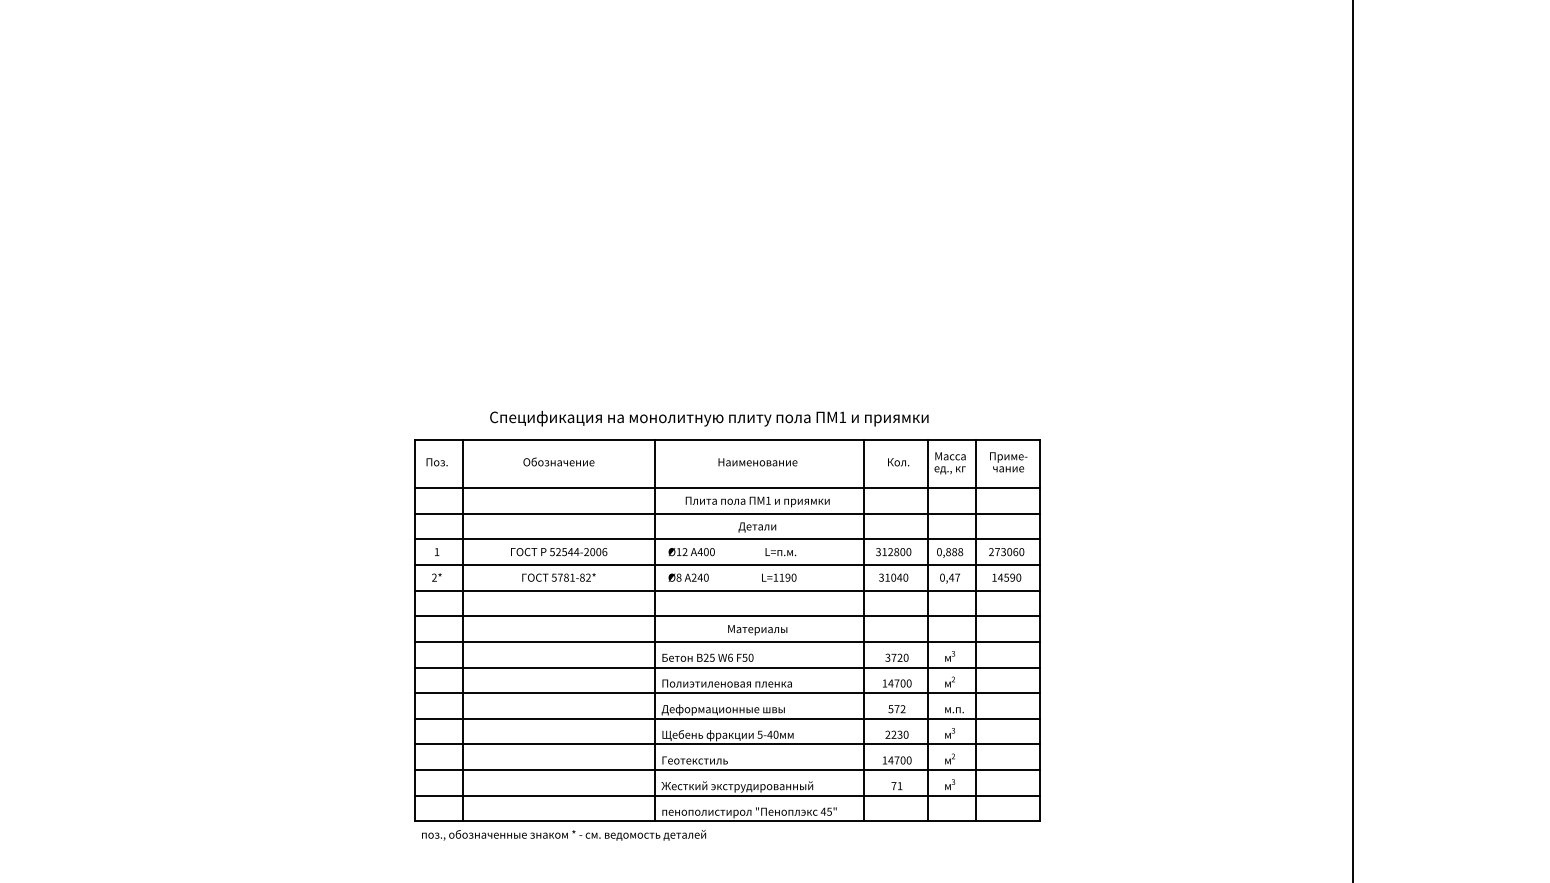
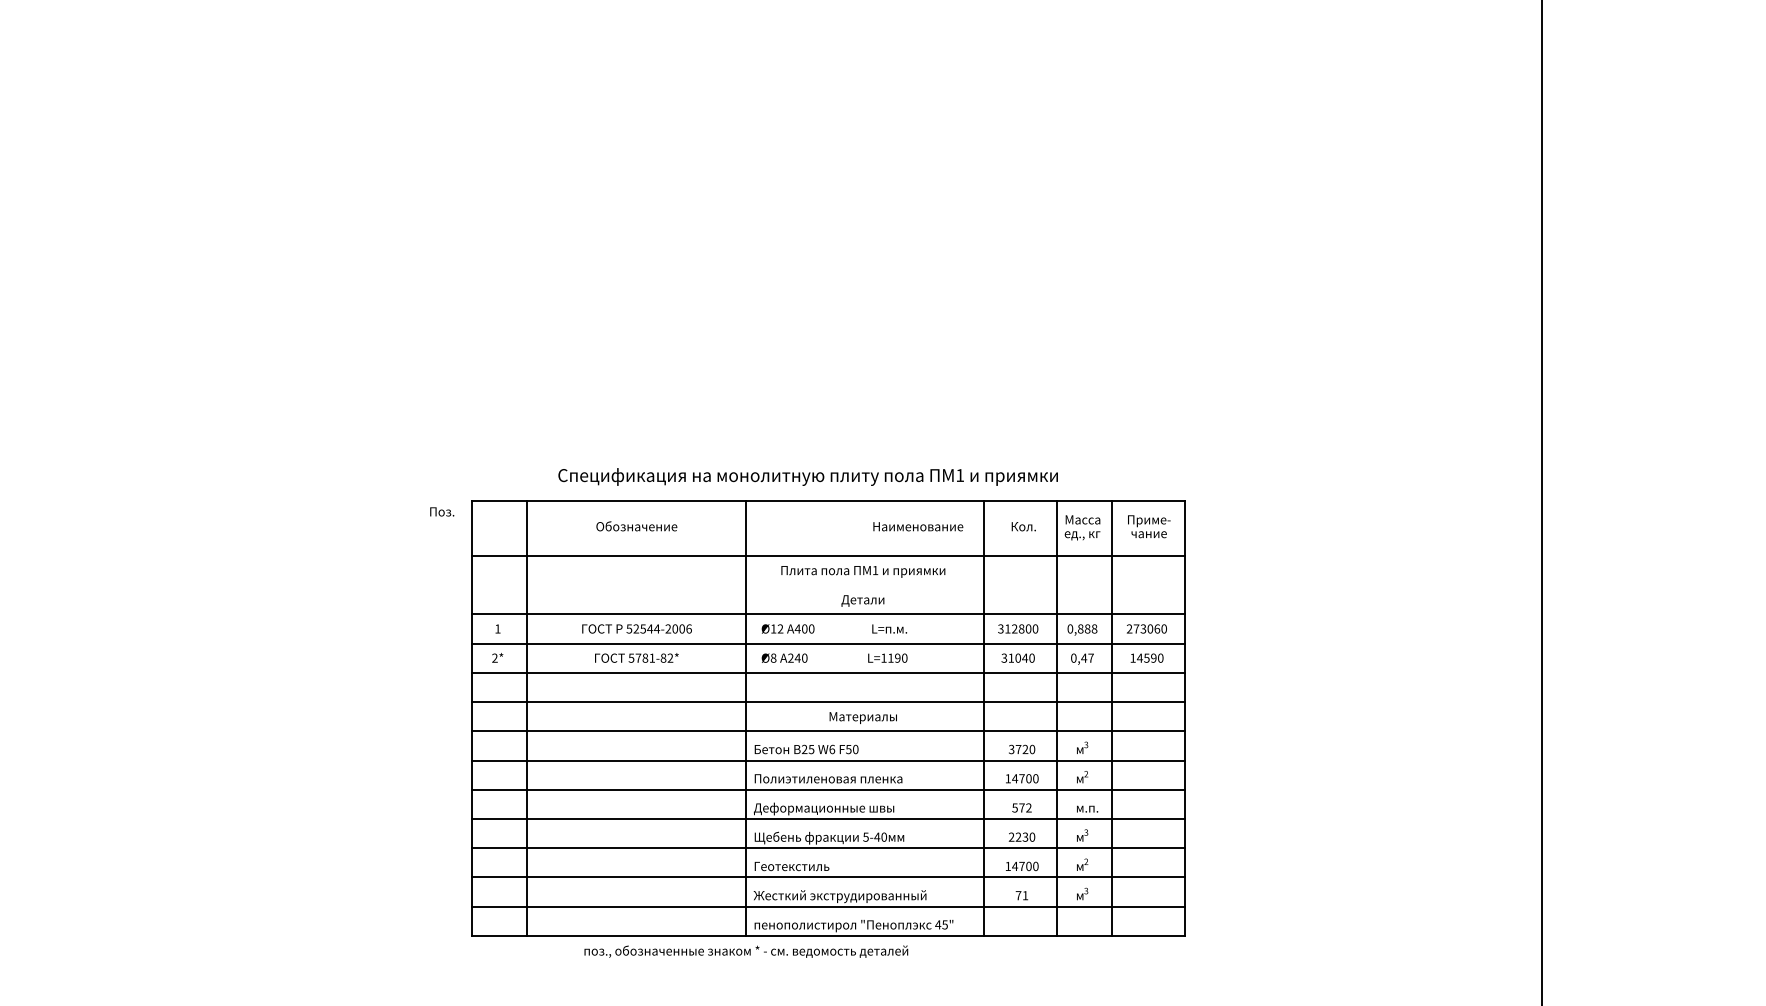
text: (436, 462) -> (441, 512), moved
text: (757, 462) -> (917, 526), moved
line: (726, 513) -> (827, 585), removed
text: (563, 835) -> (745, 951), moved

